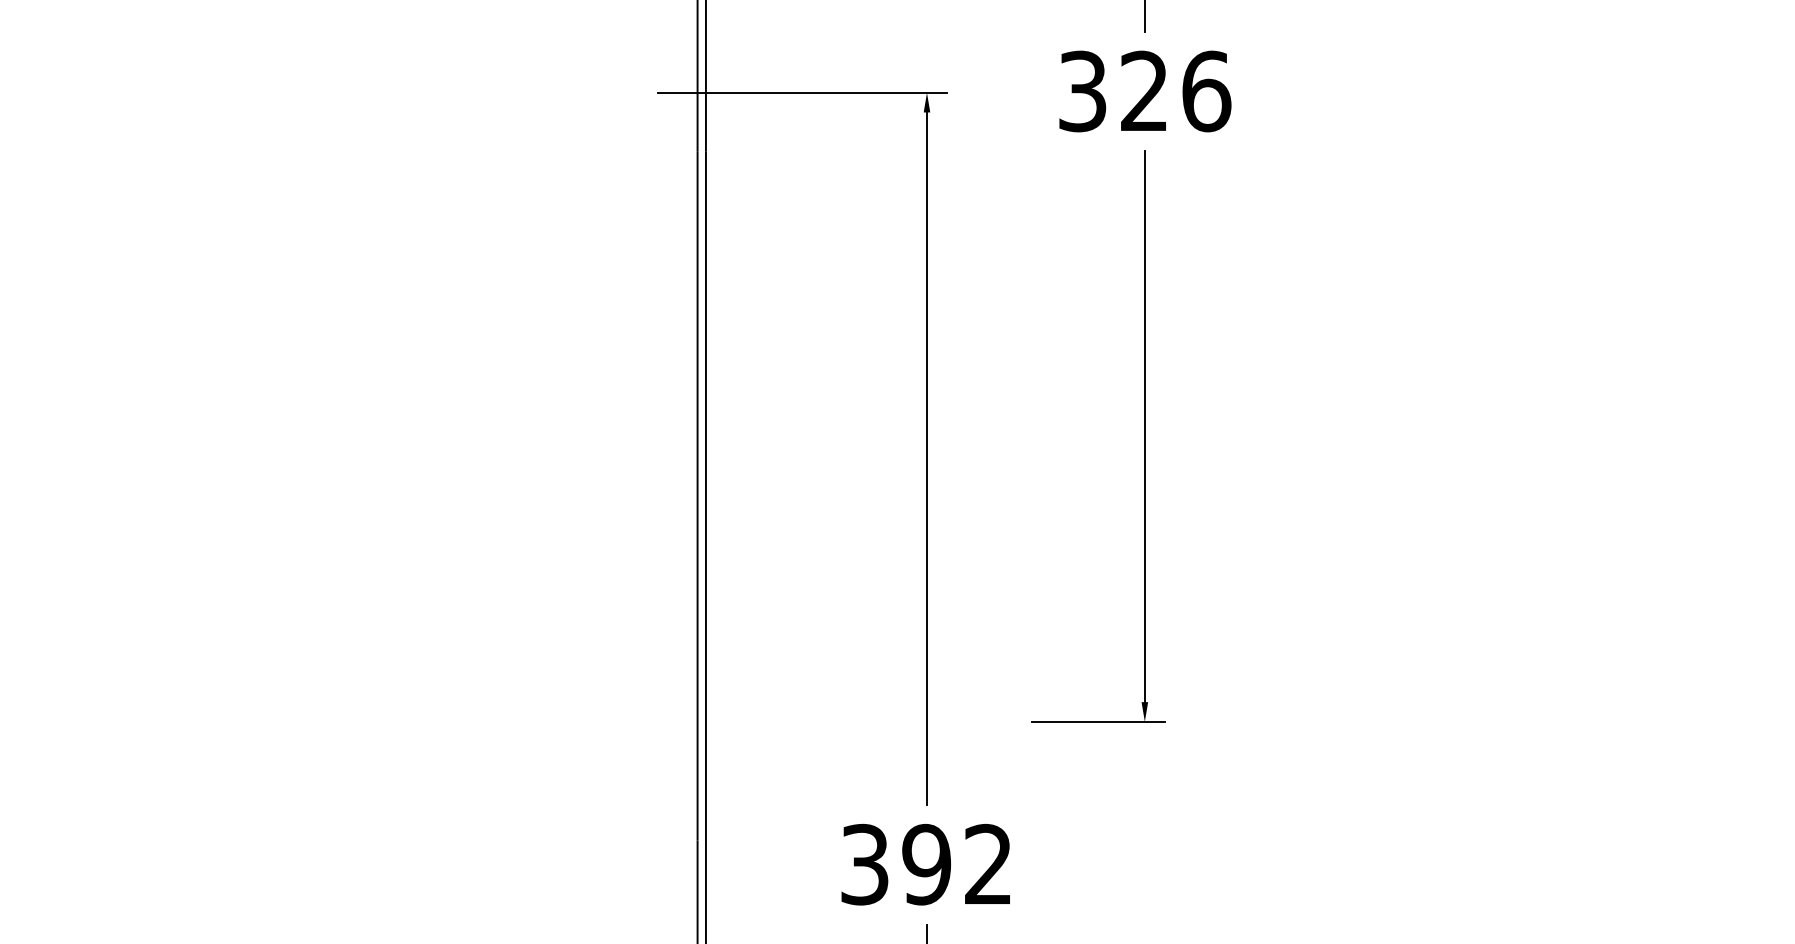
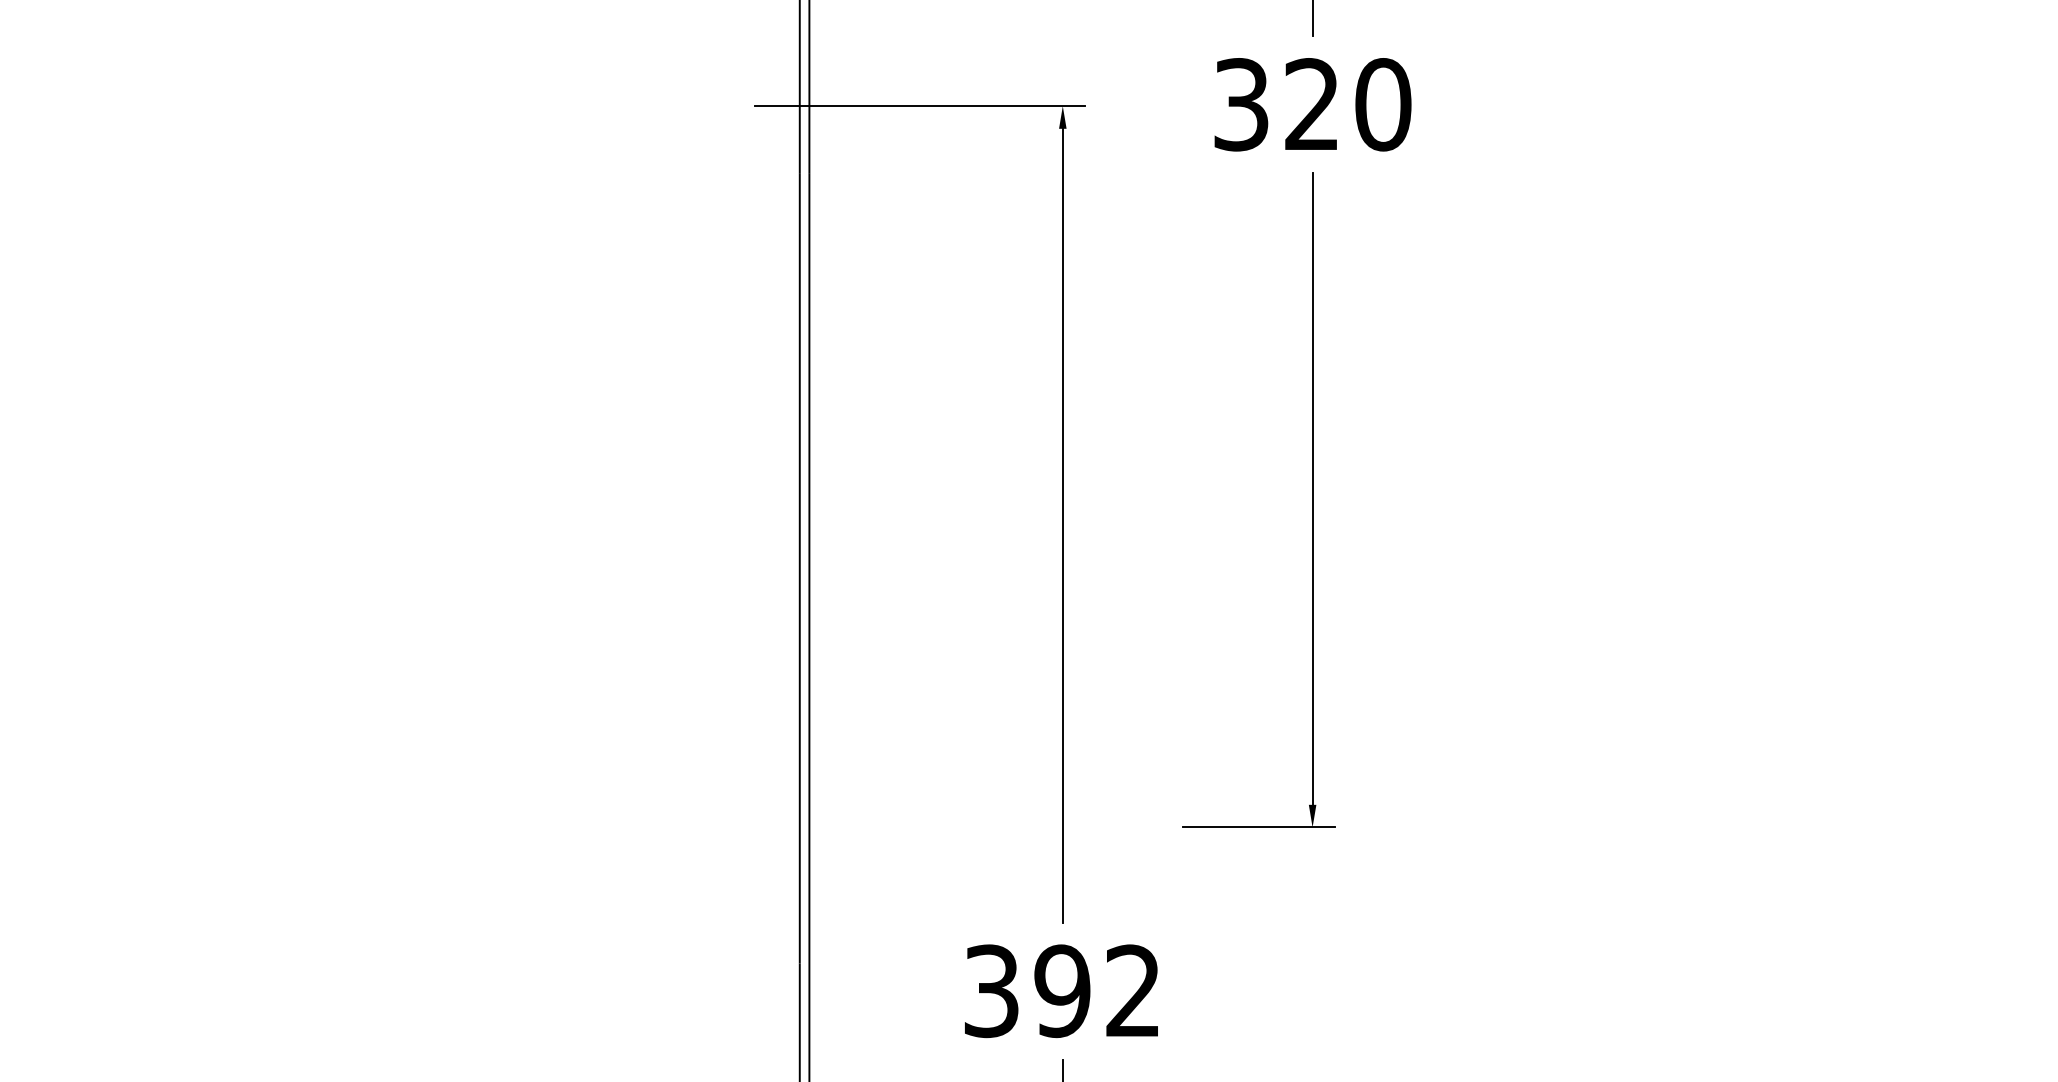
text: (1206, 91) -> (1383, 104), 326 -> 320

